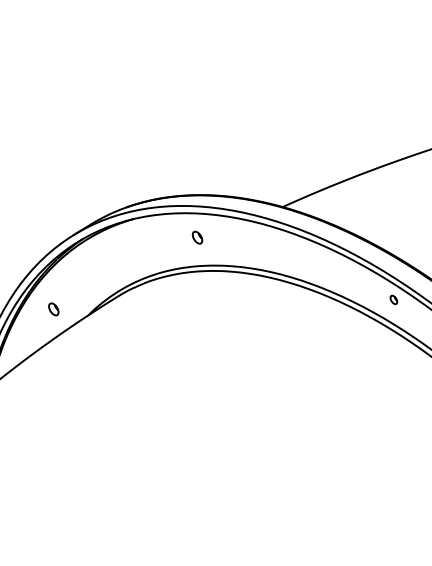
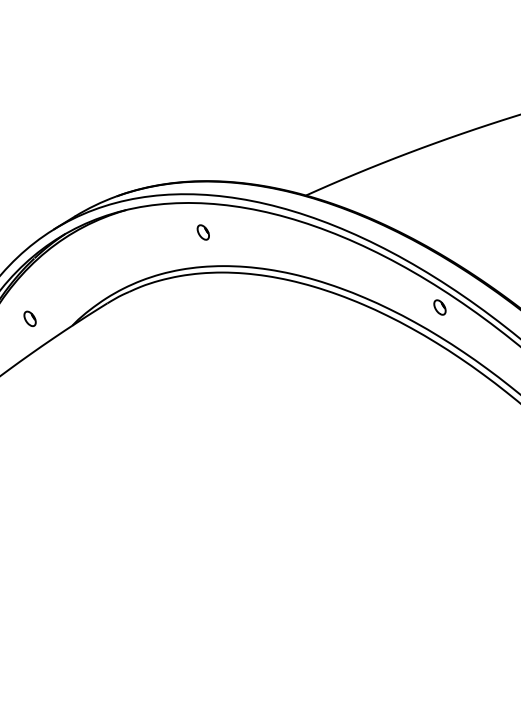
part: (393, 299) -> (439, 307), size x1.43

